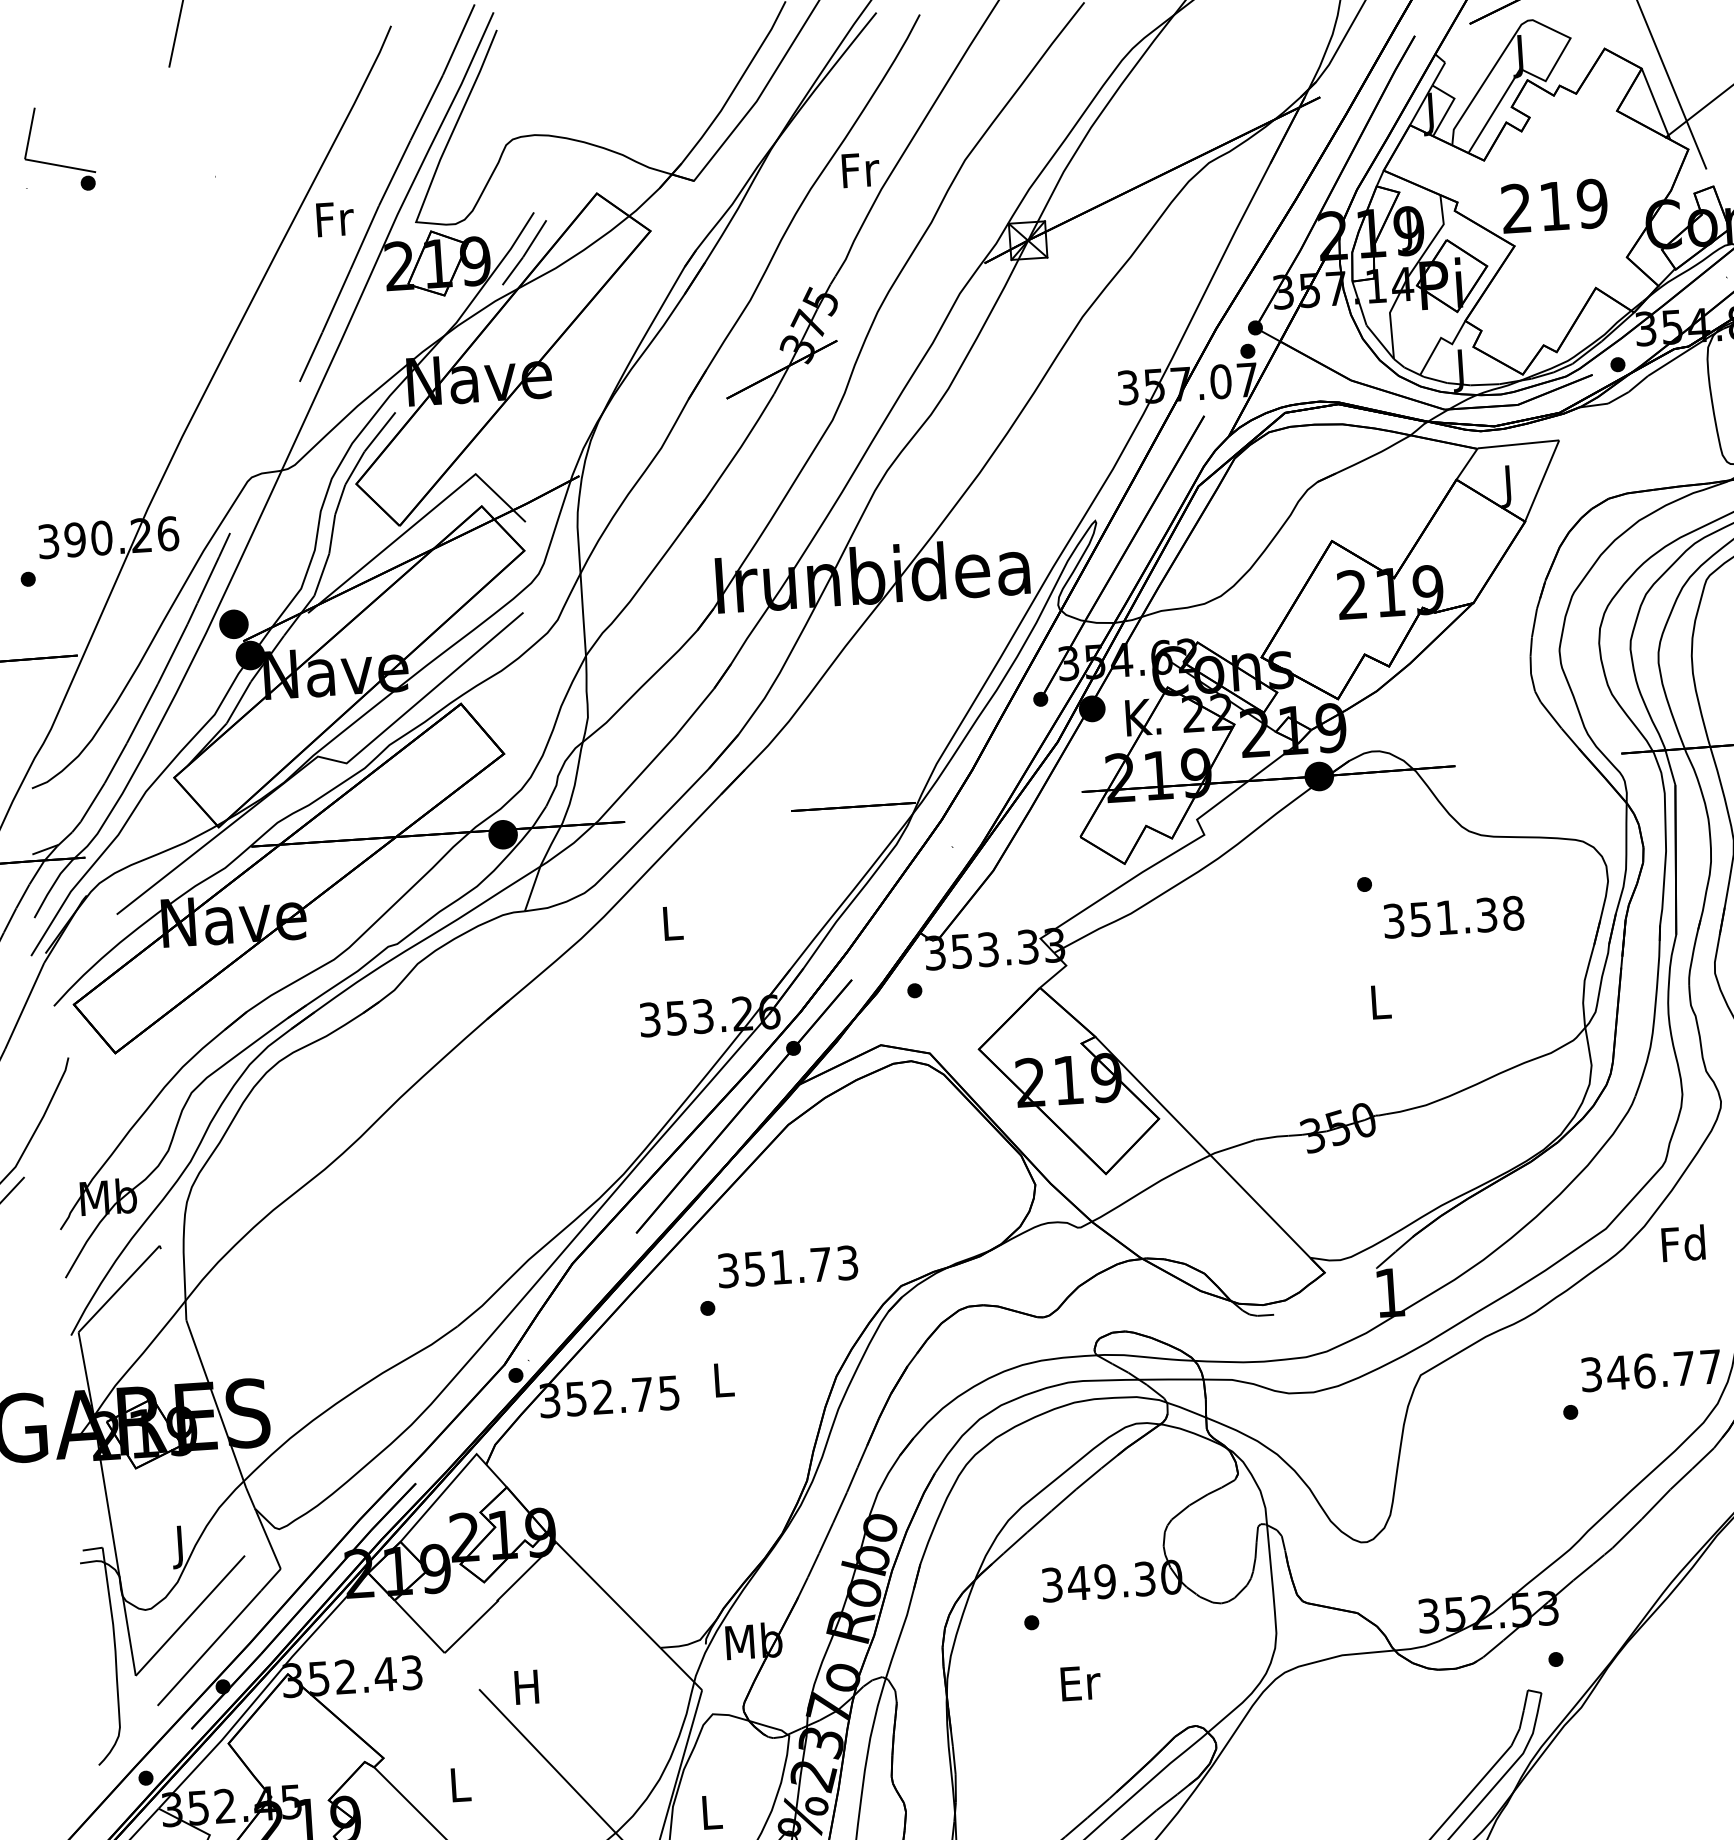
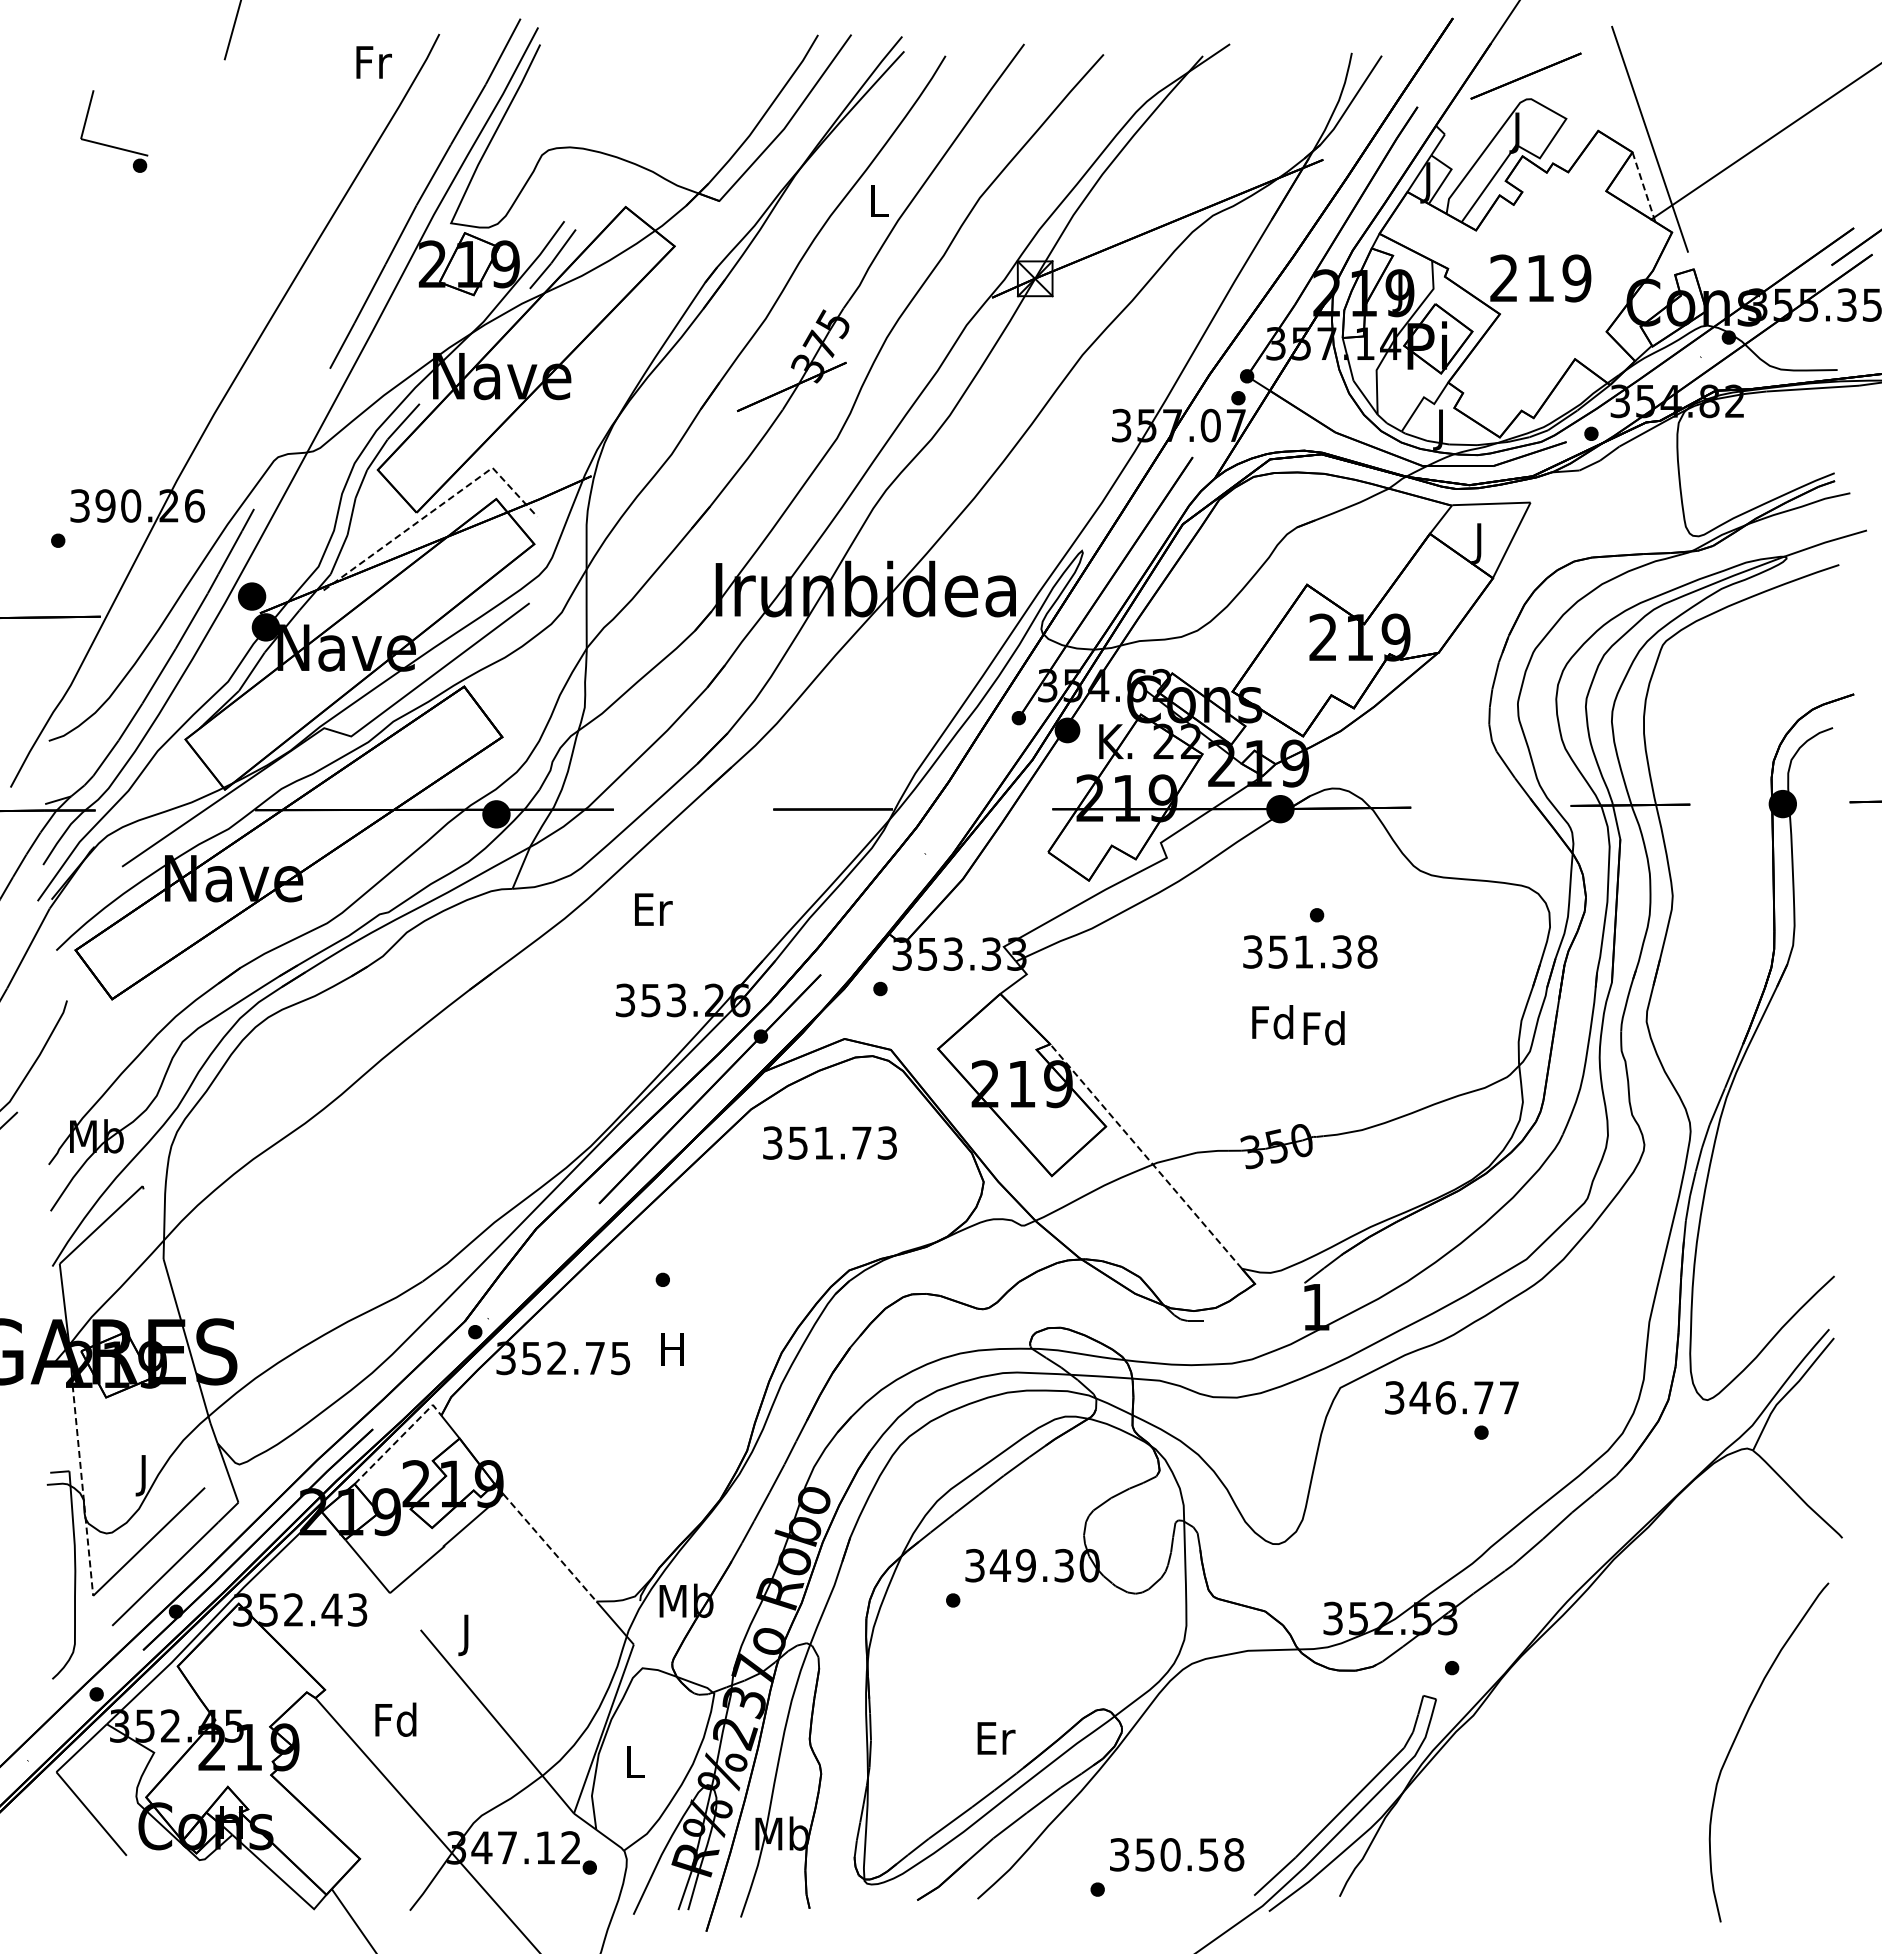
line: (1655, 104) -> (1643, 187), solid -> dashed
text: (860, 169) -> (879, 200), Fr -> L
text: (334, 219) -> (373, 62), moved
line: (419, 520) -> (435, 508), solid -> dashed
text: (1453, 916) -> (1310, 951), moved
text: (673, 923) -> (653, 909), L -> Er
text: (1378, 1002) -> (1323, 1028), L -> Fd
line: (1203, 1147) -> (1146, 1156), solid -> dashed
text: (1683, 1243) -> (1272, 1022), moved
text: (787, 1266) -> (829, 1142), moved
text: (1650, 1370) -> (1451, 1397), moved
text: (722, 1380) -> (672, 1349), L -> H
line: (444, 1491) -> (399, 1438), solid -> dashed
line: (117, 1566) -> (82, 1490), solid -> dashed
line: (608, 1595) -> (550, 1548), solid -> dashed
text: (1080, 1683) -> (996, 1738), moved
text: (526, 1692) -> (465, 1635), H -> J
text: (458, 1784) -> (395, 1719), L -> Fd

